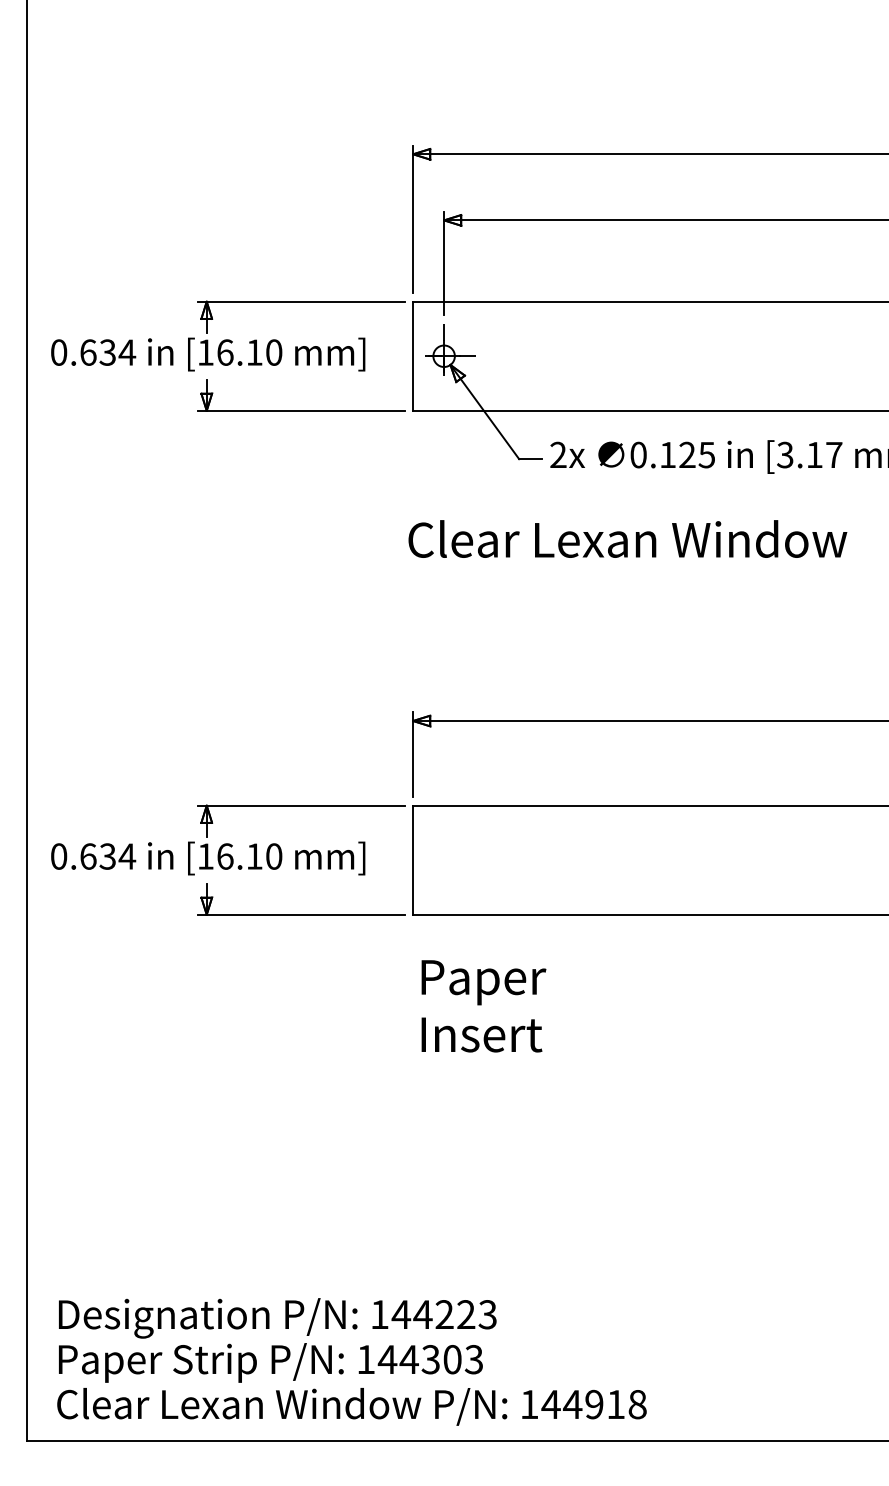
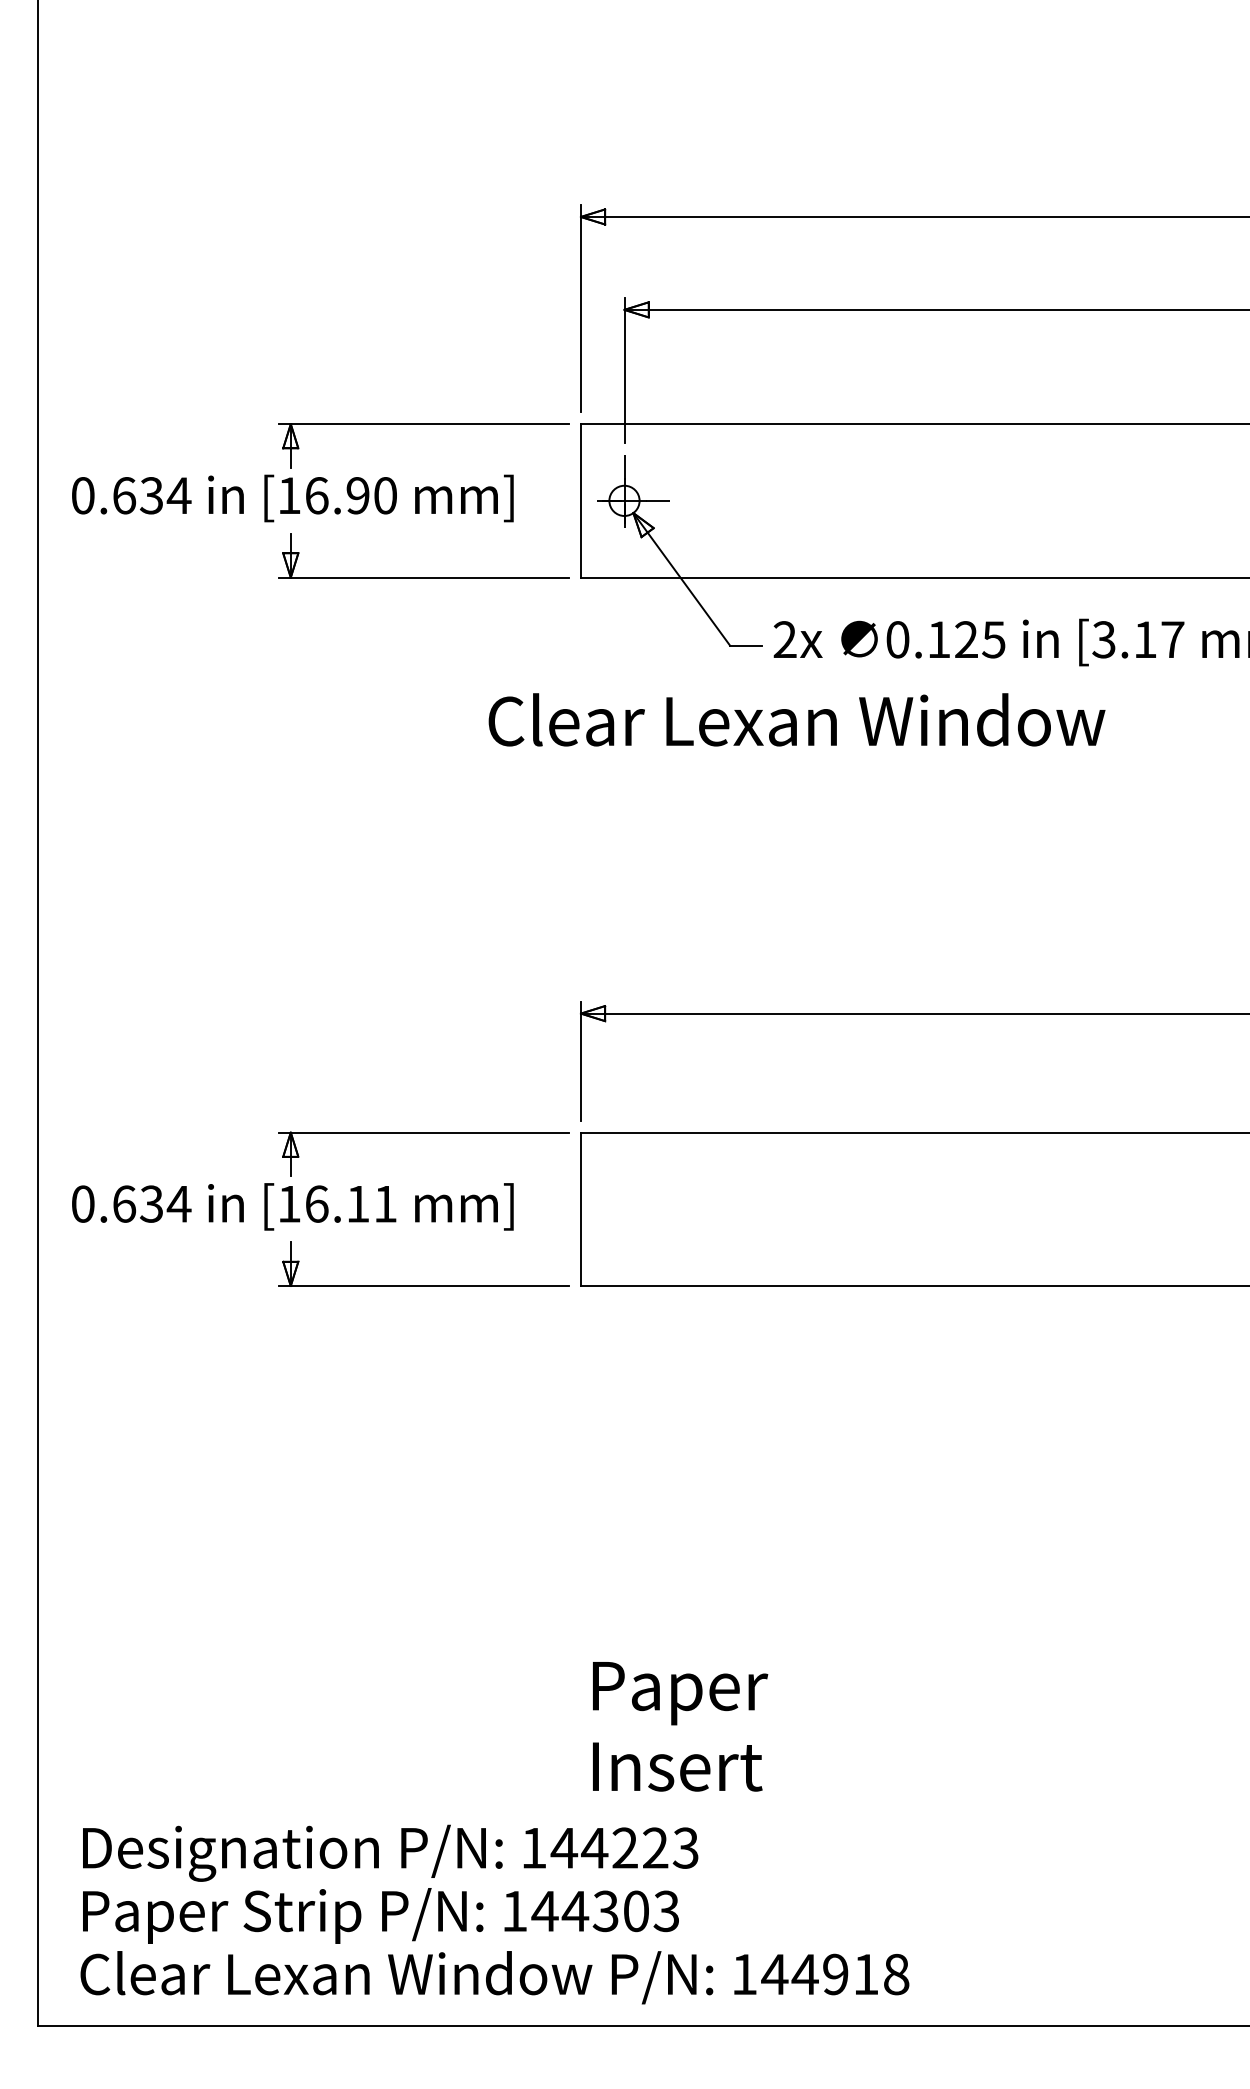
text: (254, 352) -> (357, 495), [16.10 -> [16.90
text: (627, 538) -> (796, 719), moved
text: (274, 856) -> (386, 1204), [16.10 -> [16.11
text: (483, 1006) -> (679, 1726), moved

